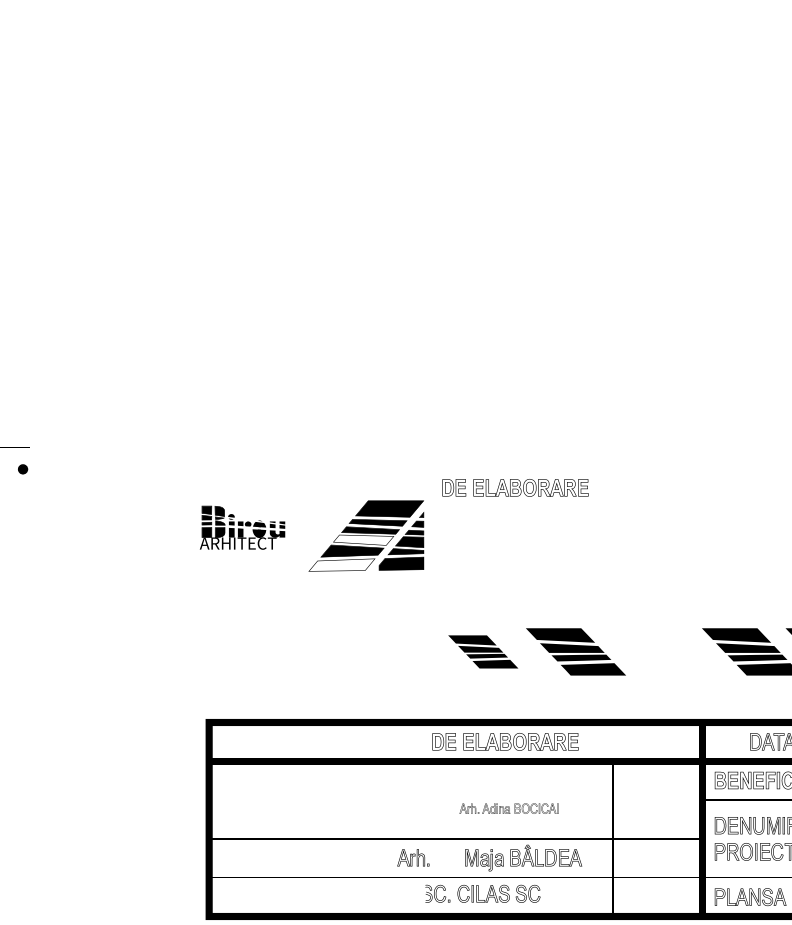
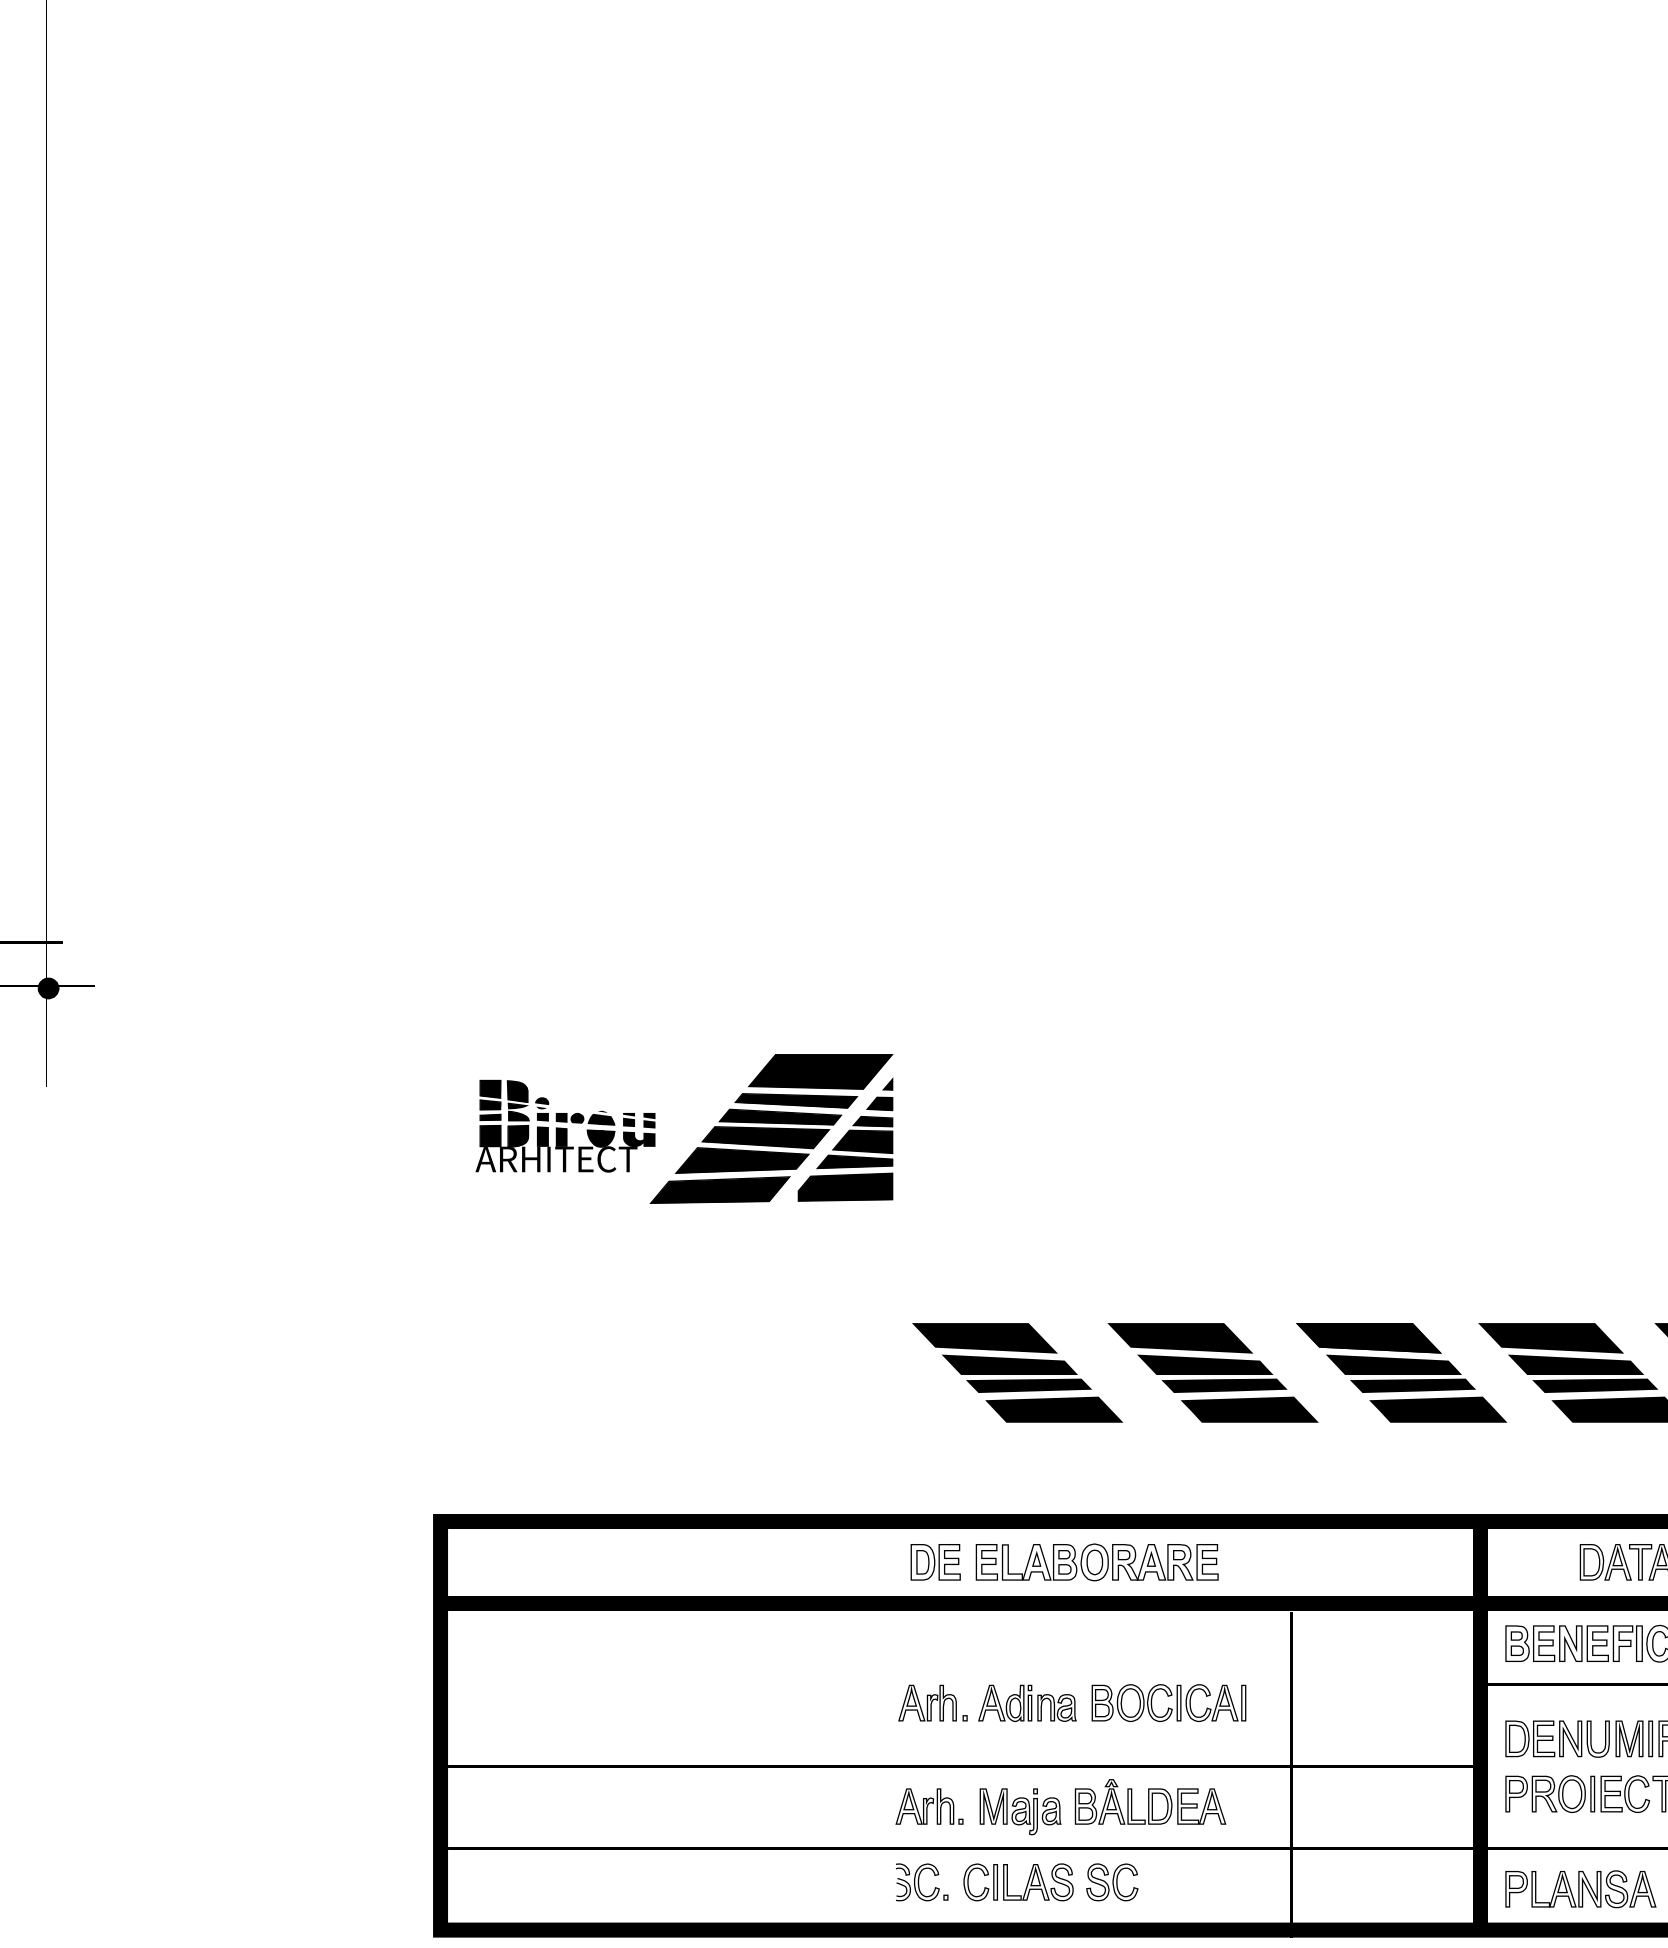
part: (515, 487) -> (1085, 1026), removed
text: (242, 527) -> (565, 1125), moved
fill: (363, 540) -> (765, 1138), added
fill: (341, 564) -> (719, 1188), added
part: (483, 651) -> (1018, 1372), size x1.43
part: (665, 651) -> (1401, 1372), added
part: (508, 808) -> (1070, 1702), size x1.67
part: (413, 857) -> (929, 1805), moved

